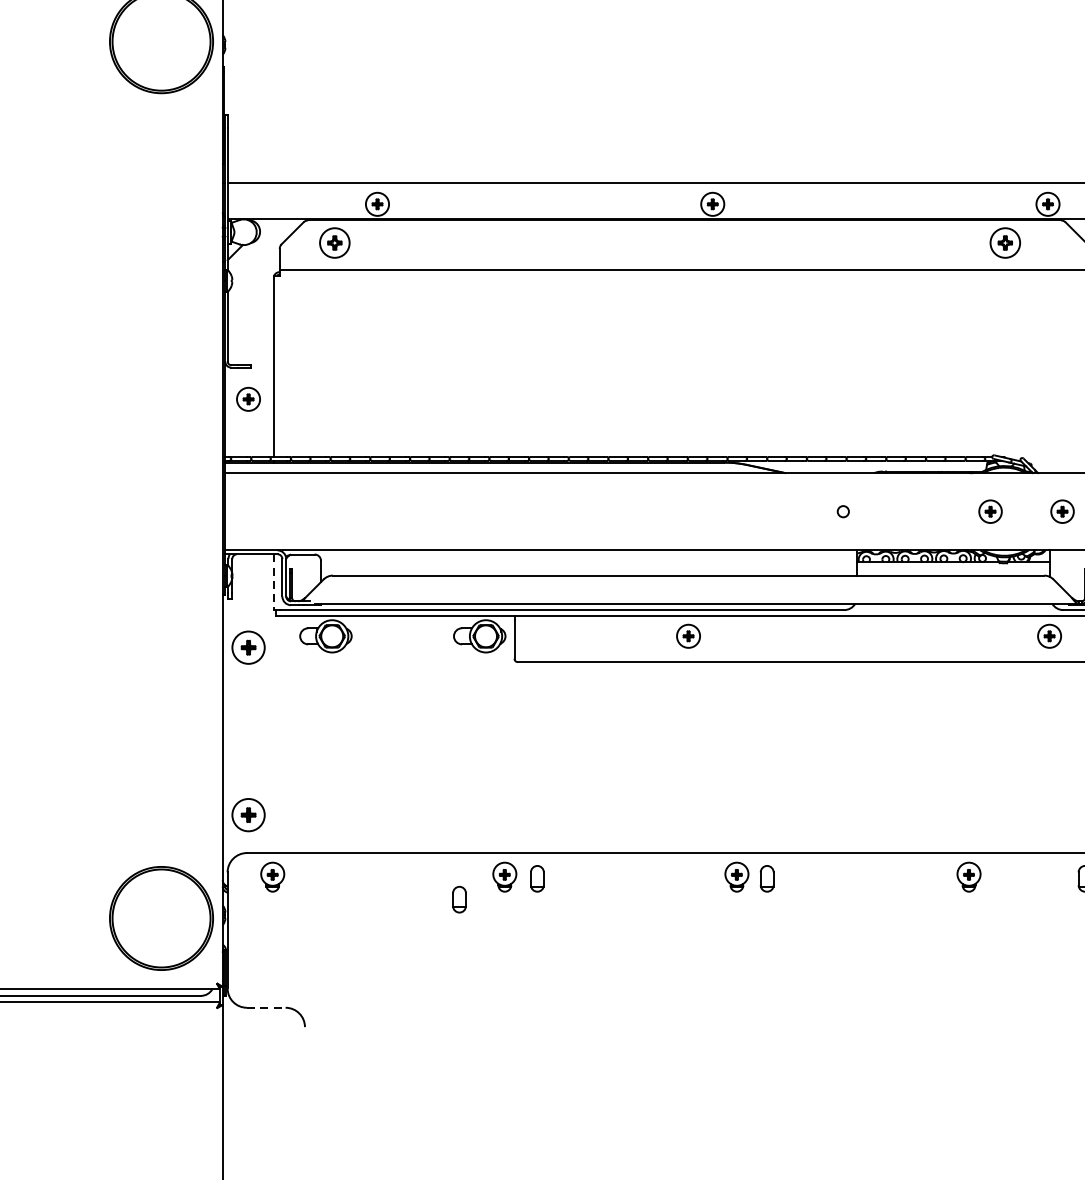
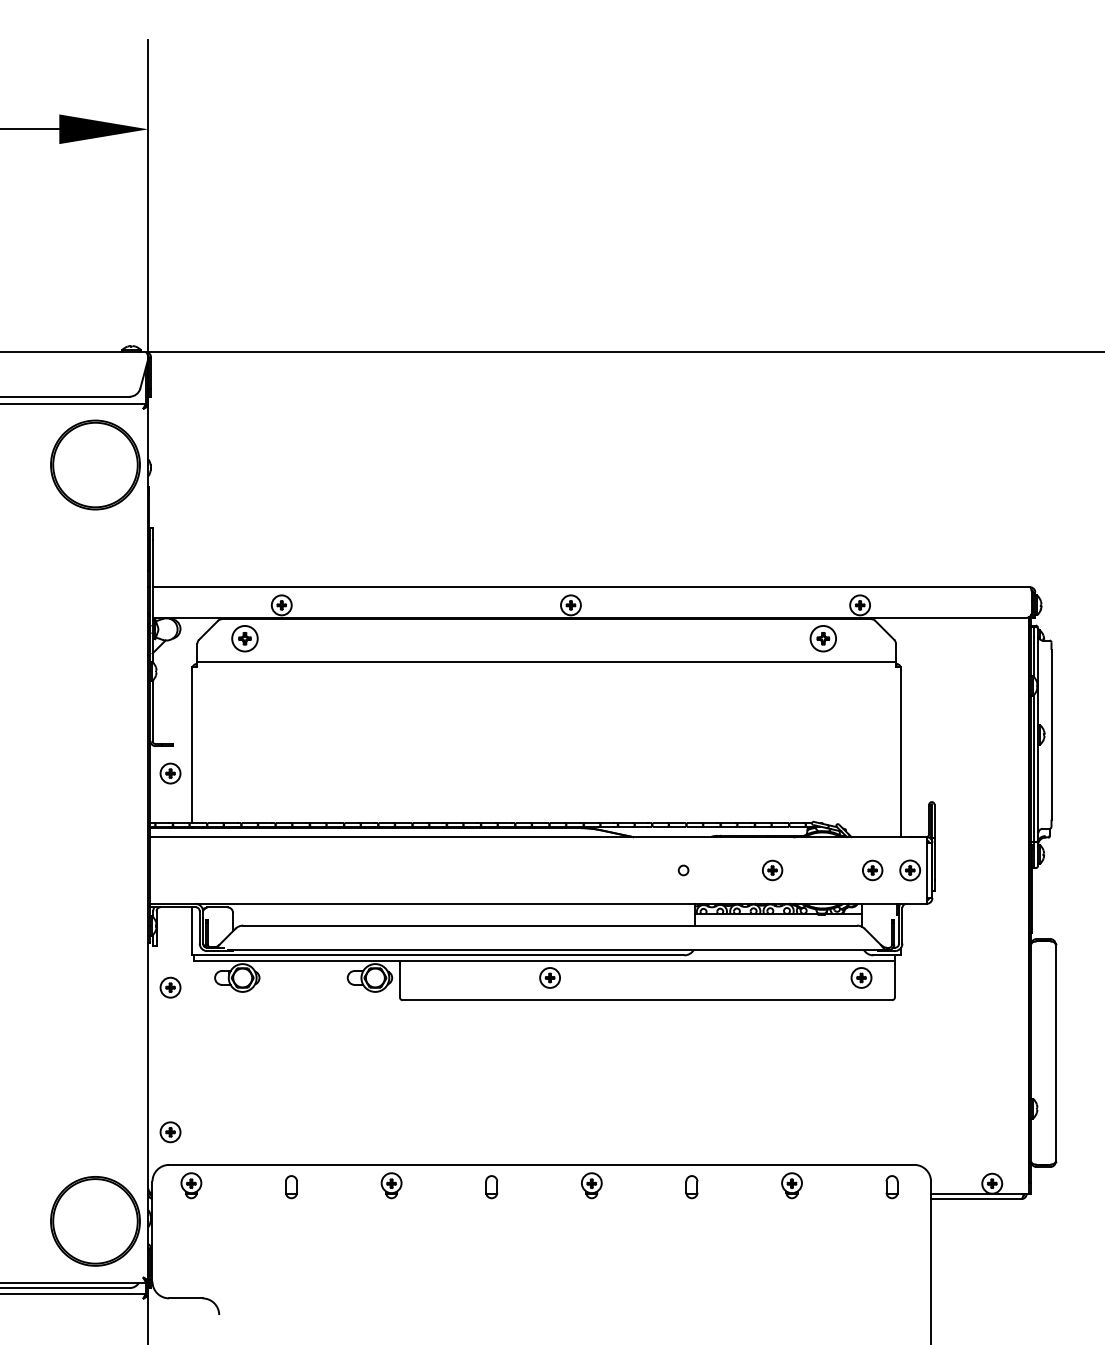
part: (990, 511) -> (772, 870), moved
line: (274, 582) -> (192, 931), dashed -> solid
part: (248, 647) -> (170, 987), size x0.71
part: (248, 815) -> (170, 1132), size x0.71
part: (537, 879) -> (491, 1187), moved
part: (766, 879) -> (691, 1187), moved
part: (459, 900) -> (291, 1187), moved
line: (265, 1007) -> (185, 1298), dashed -> solid

